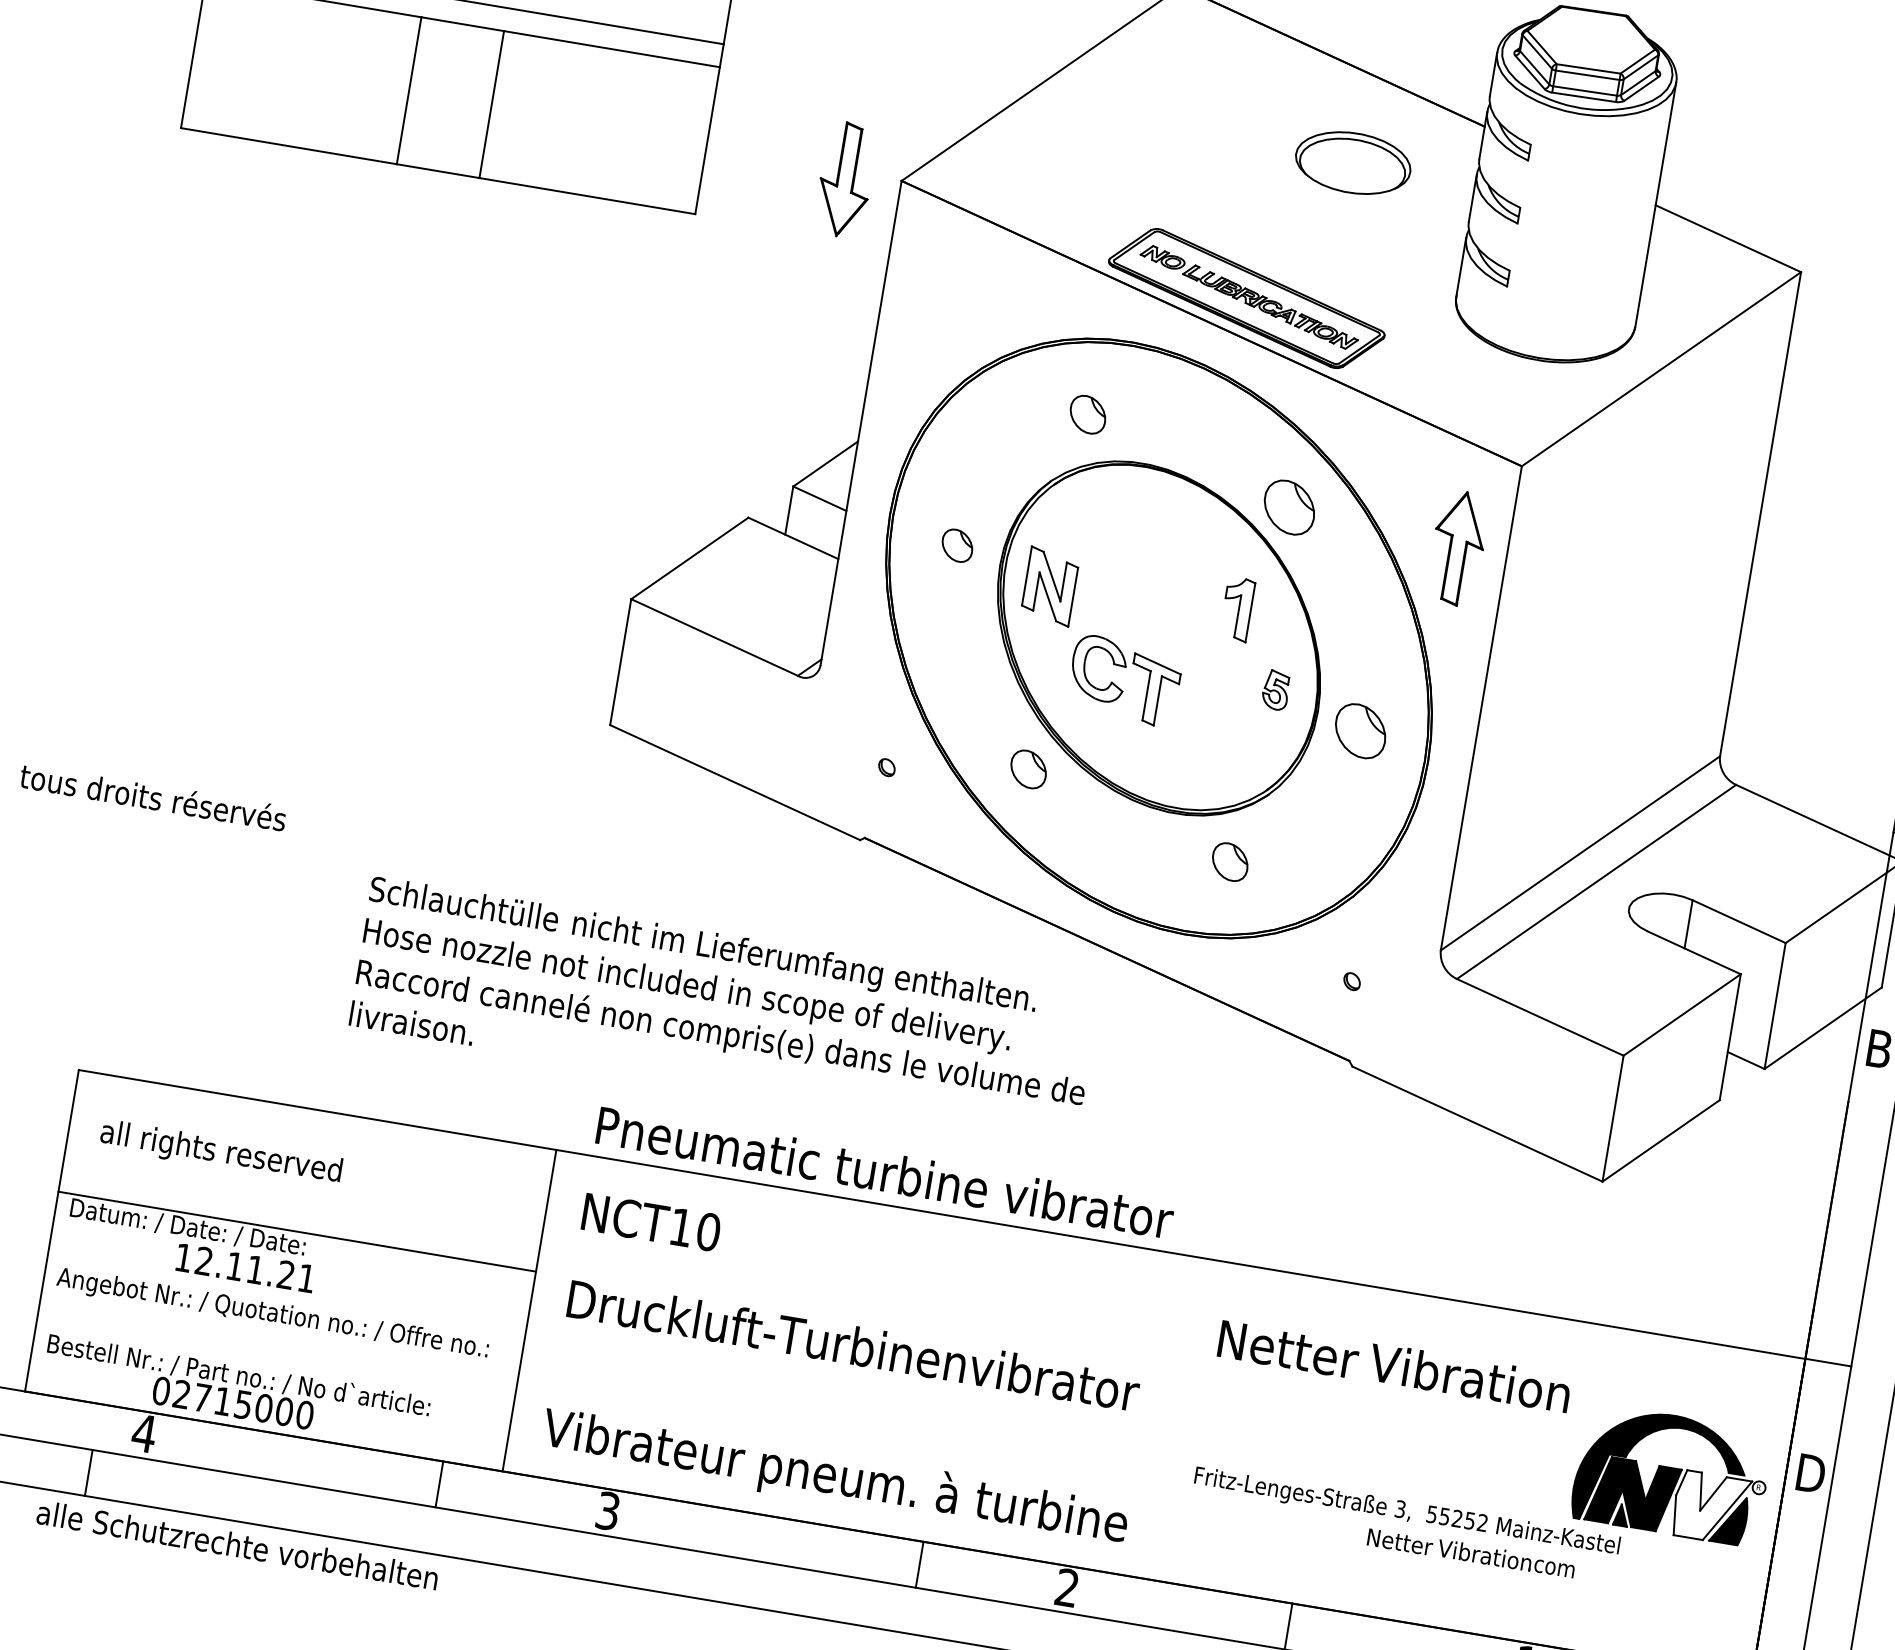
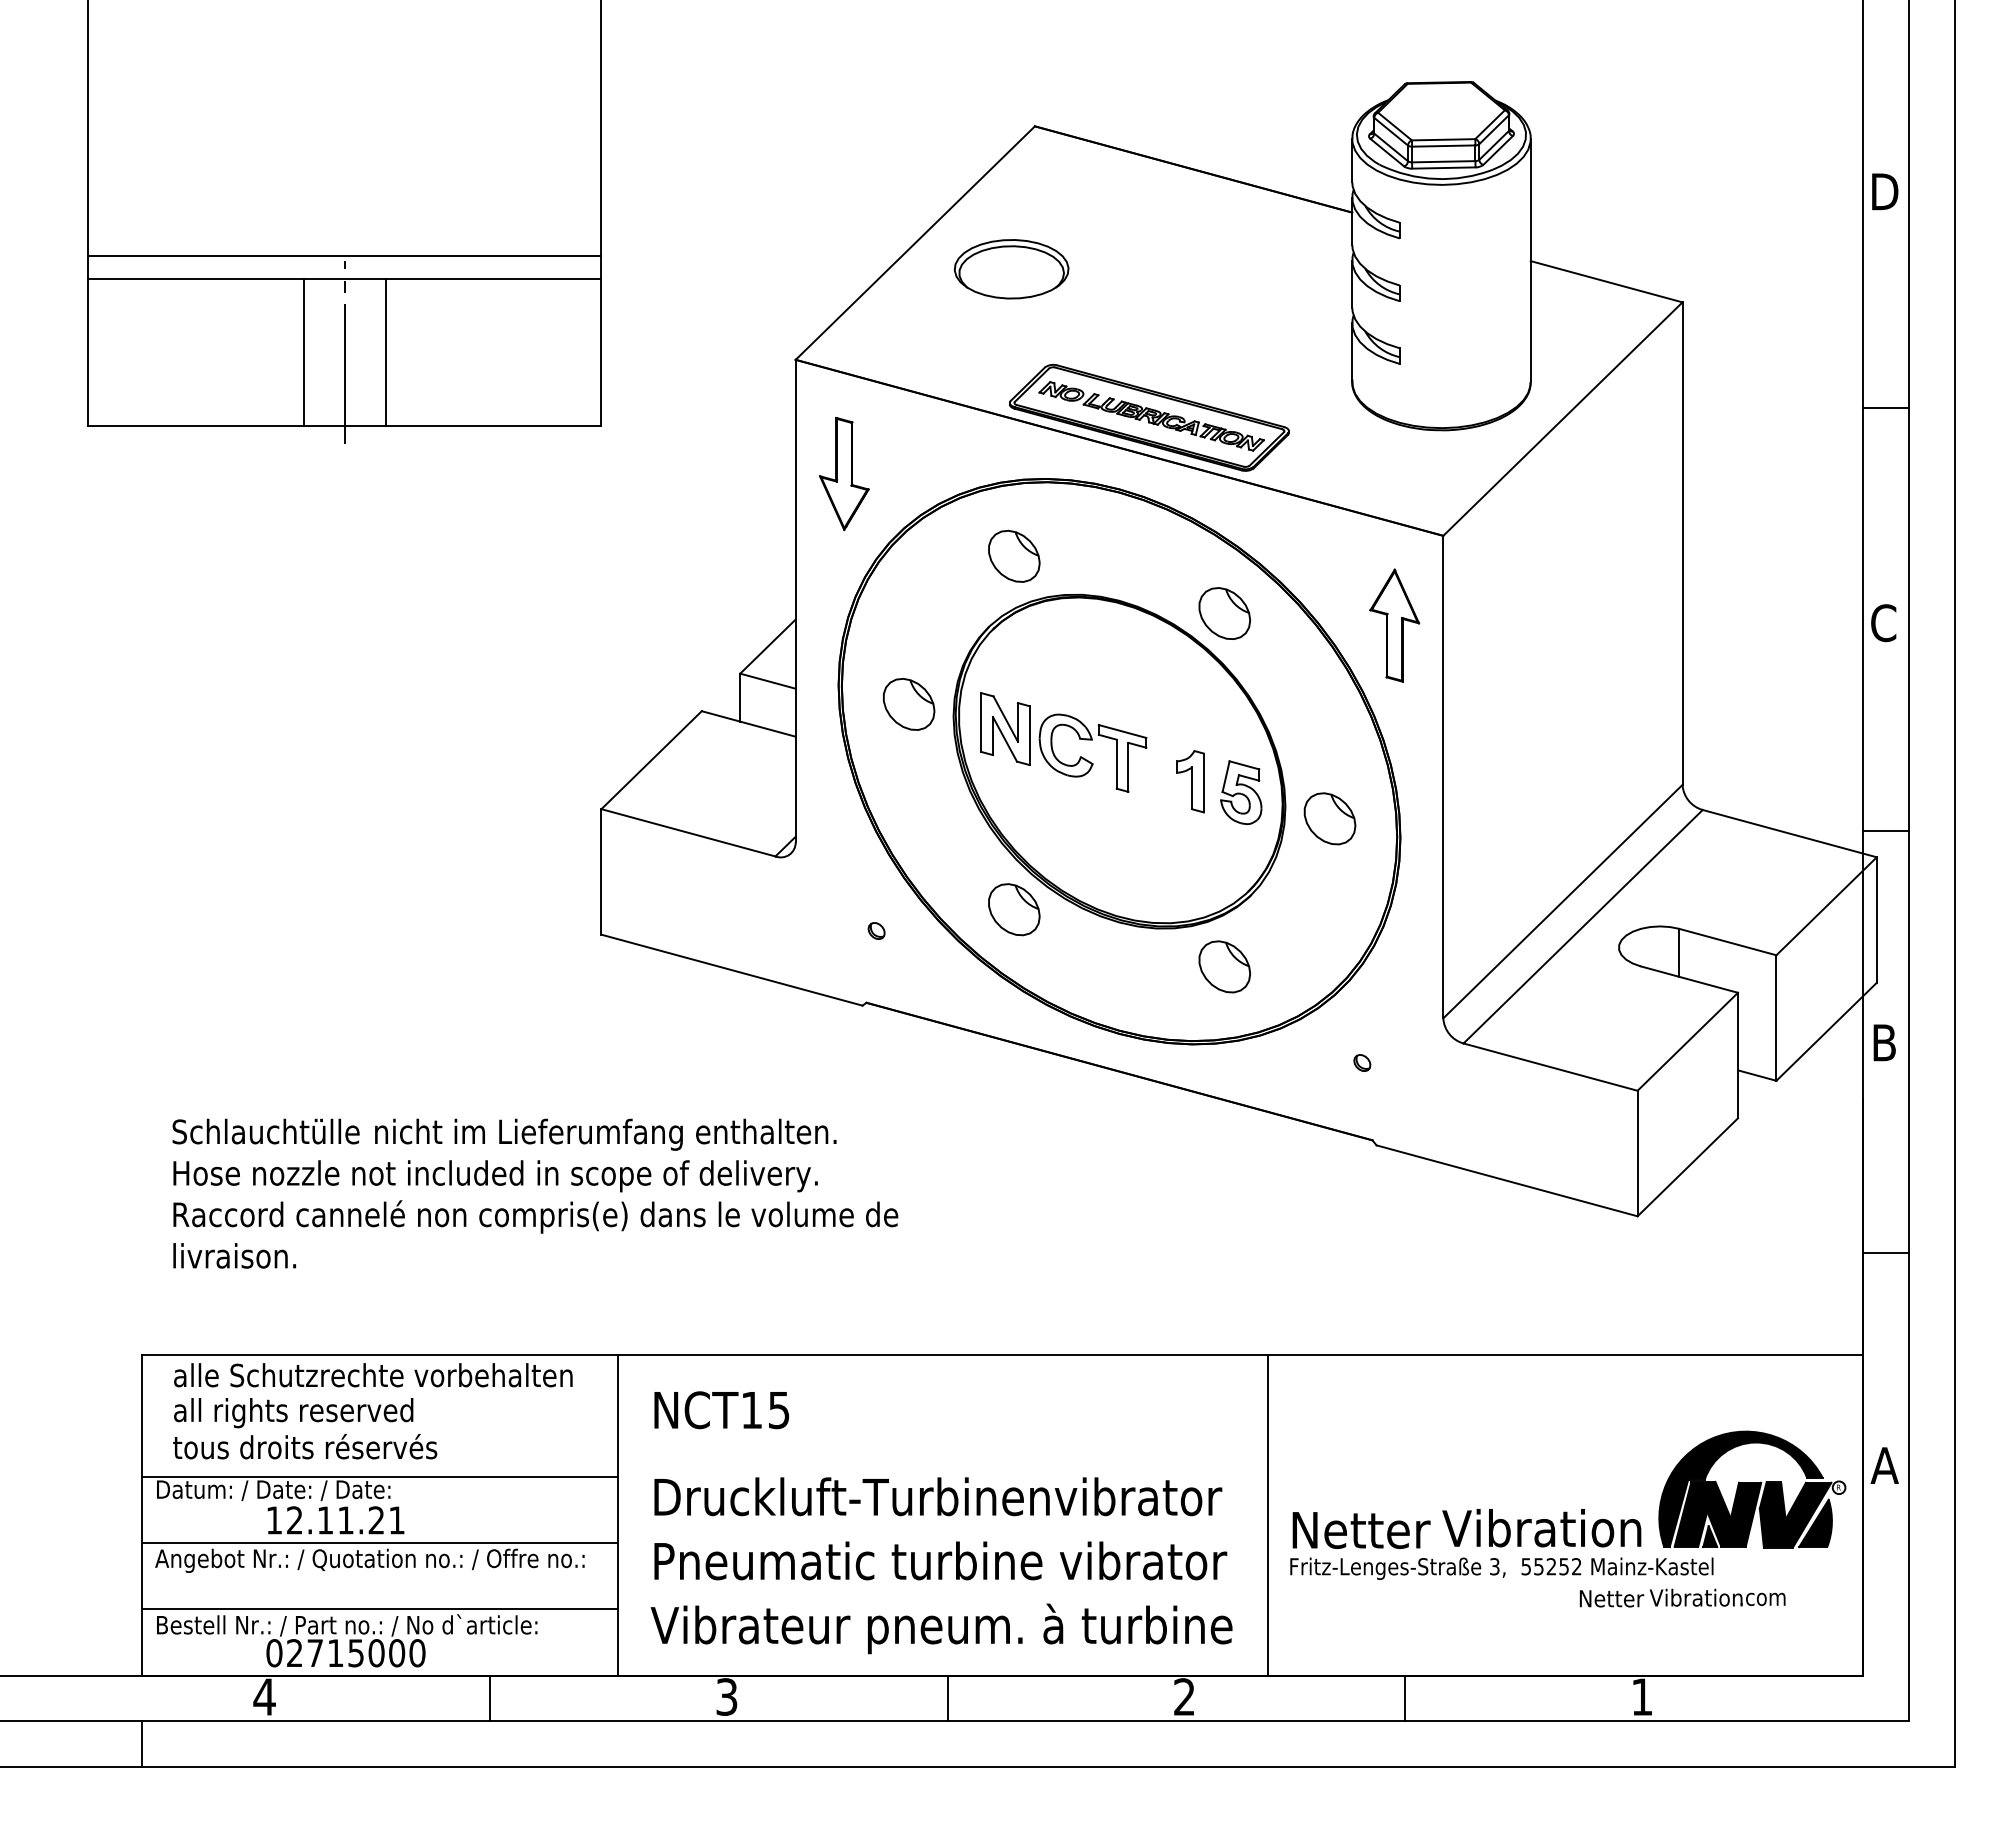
line: (450, 96) -> (344, 351), added
part: (1353, 163) -> (1011, 269), moved
part: (845, 179) -> (844, 473), moved
part: (1088, 414) -> (1014, 555), size x1.43
part: (956, 545) -> (908, 704), size x1.67
part: (1237, 609) -> (1190, 781), moved
part: (1118, 686) -> (1087, 759), moved
part: (1276, 689) -> (1241, 792), size x1.67
part: (1028, 769) -> (1014, 909), size x1.43
text: (153, 797) -> (305, 1446), moved
part: (1229, 861) -> (1224, 966), size x1.43
part: (727, 1003) -> (537, 1185), moved
text: (885, 1172) -> (940, 1560), moved
text: (707, 1232) -> (778, 1410), NCT10 -> NCT15
line: (286, 1297) -> (380, 1542), added
line: (1827, 1362) -> (1885, 1253), moved
line: (275, 1365) -> (380, 1609), added
text: (1394, 1365) -> (1466, 1528), moved
line: (1181, 1419) -> (1268, 1515), added
line: (88, 1473) -> (142, 1744), moved
text: (1809, 1473) -> (1885, 1465), D -> A
line: (439, 1484) -> (490, 1698), moved
fill: (1710, 1507) -> (1795, 1514), added
text: (237, 1545) -> (373, 1375), moved
text: (1471, 1552) -> (1682, 1597), moved
line: (919, 1564) -> (947, 1698), moved

